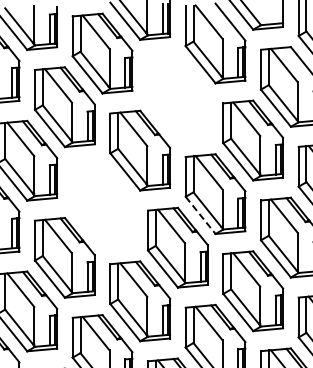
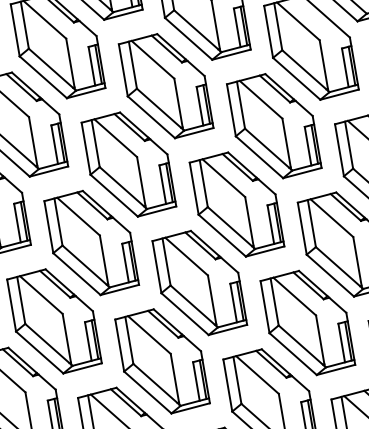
part: (177, 96) -> (165, 85), added
part: (102, 204) -> (91, 243), added
line: (200, 215) -> (222, 235), dashed -> solid

